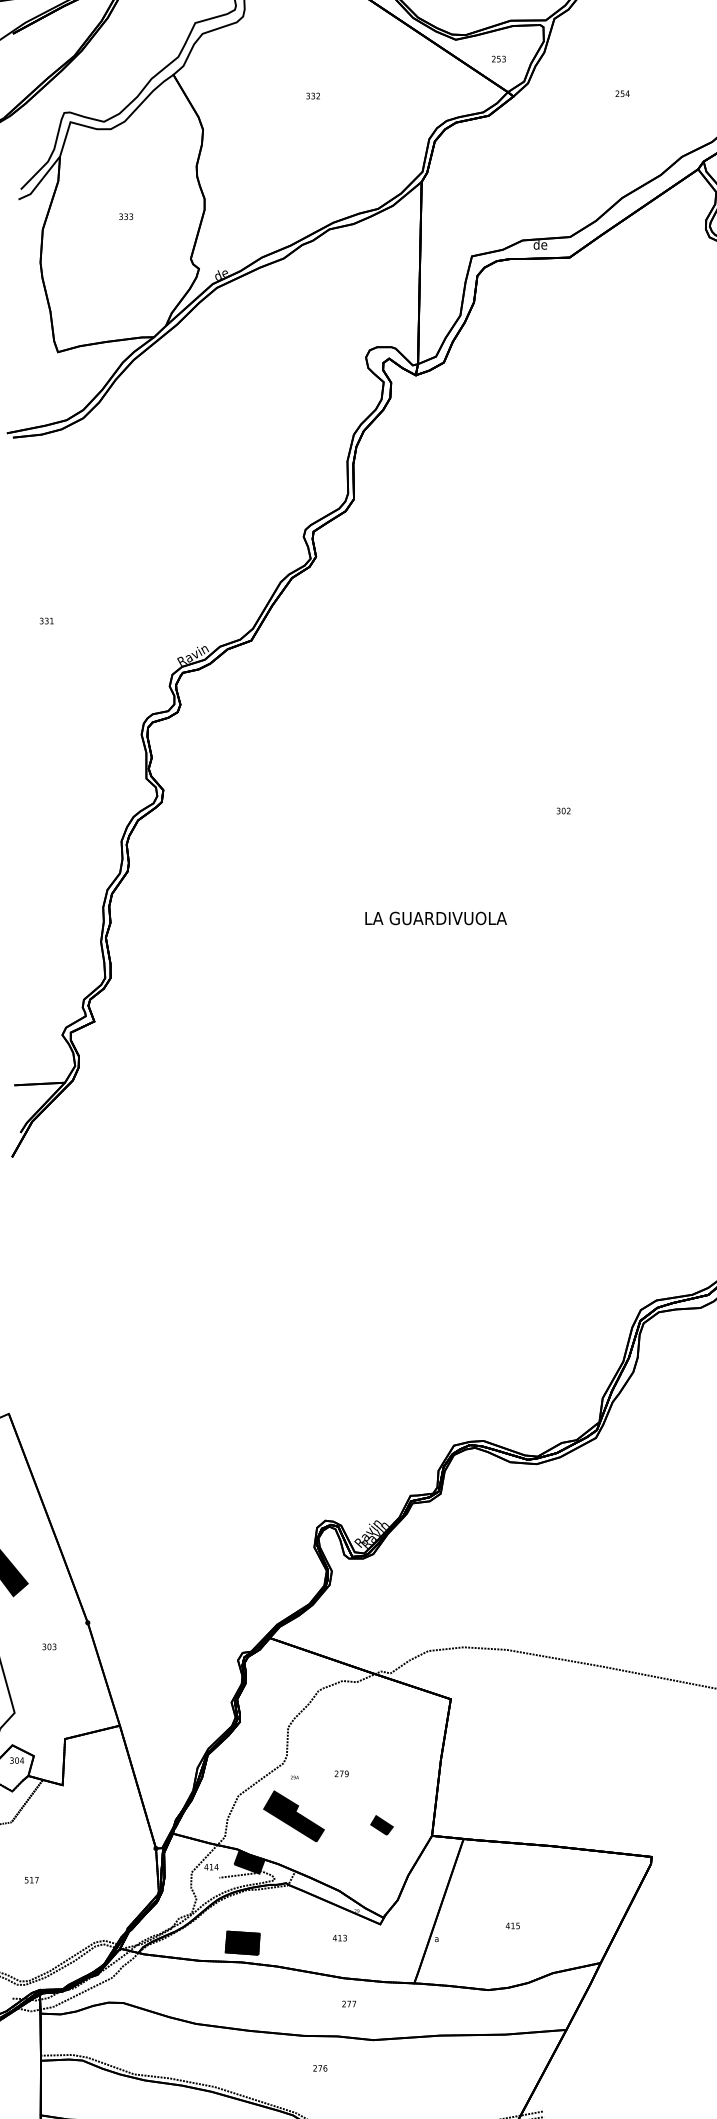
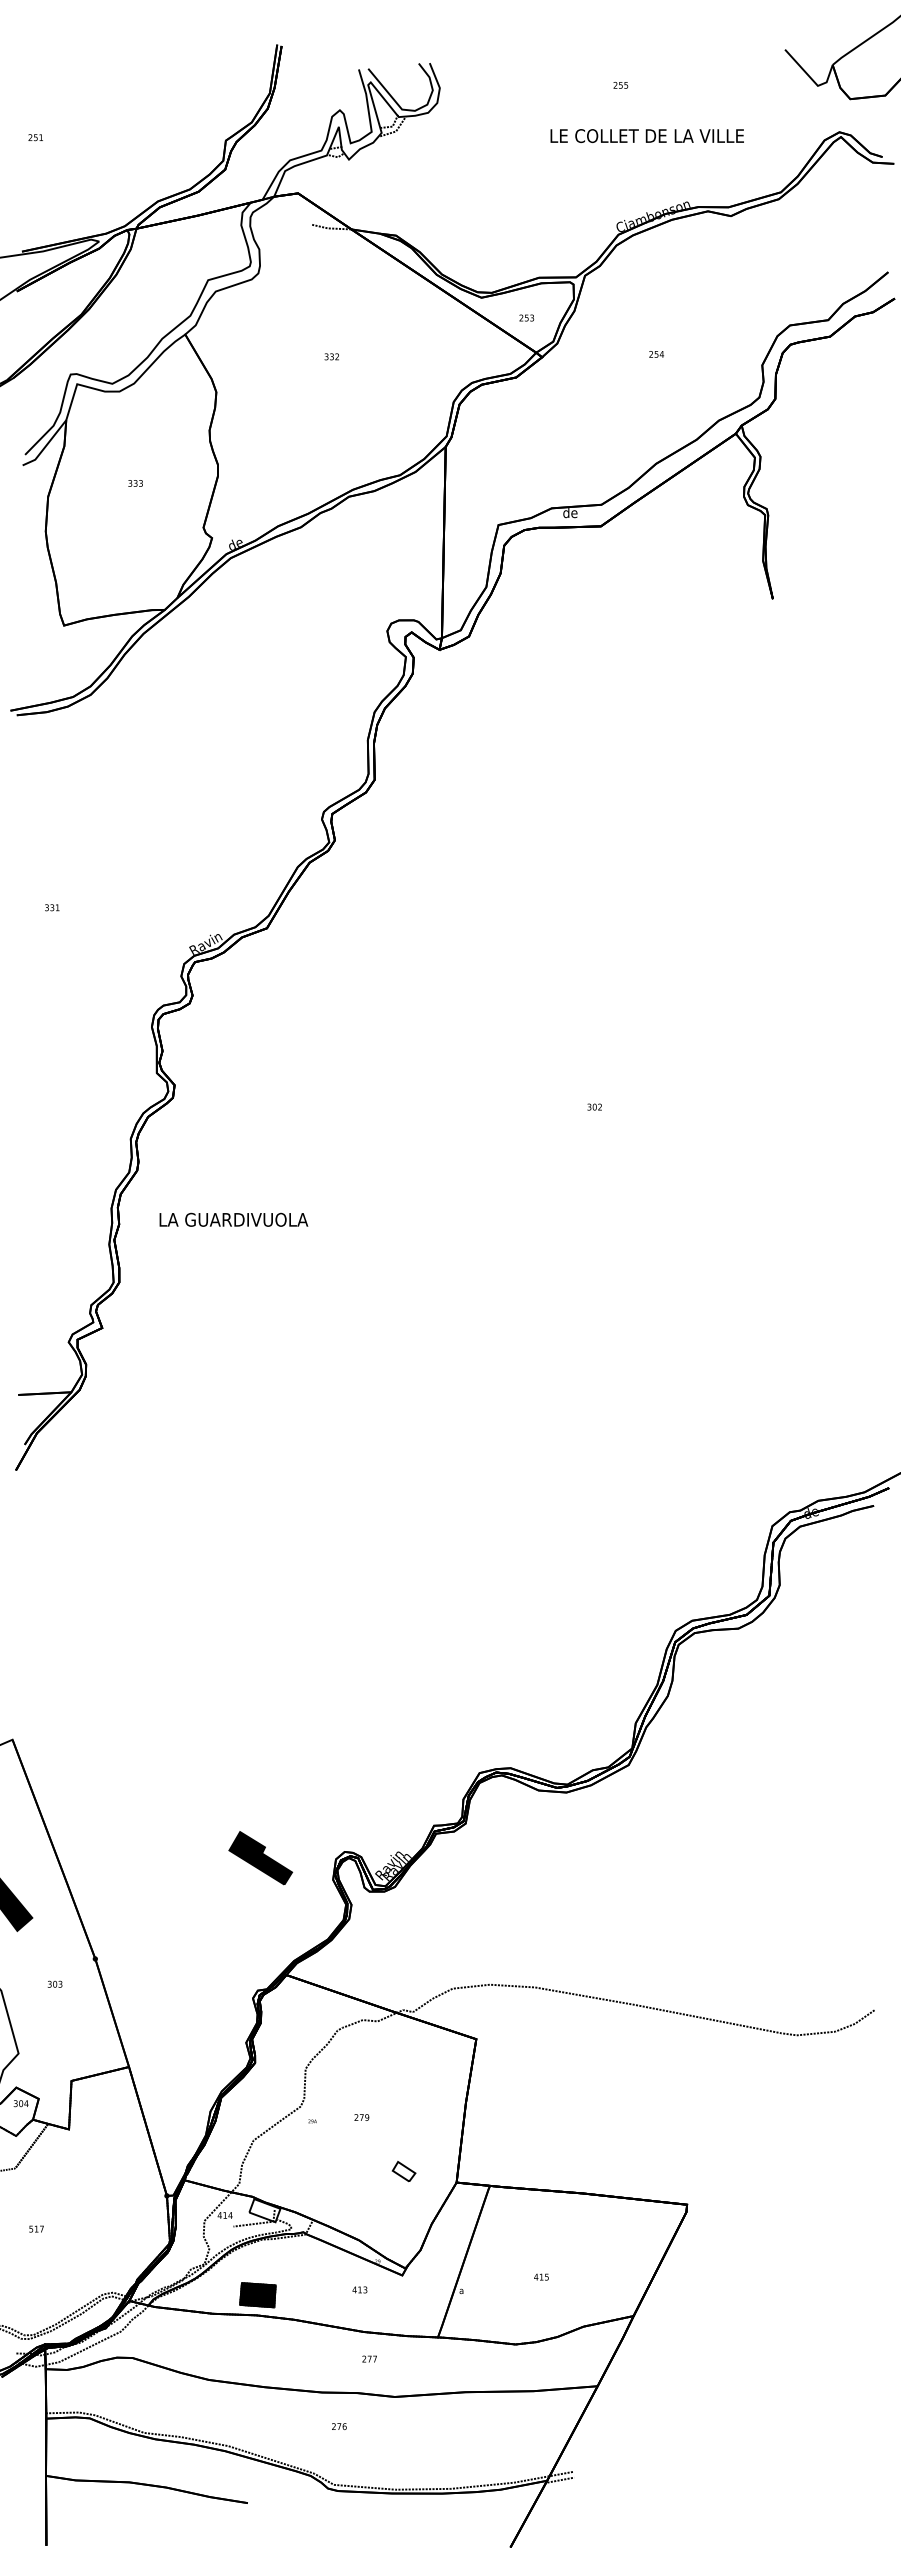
text: (435, 918) -> (233, 1219), moved
part: (293, 1816) -> (260, 1858), moved
fill: (381, 1825) -> (403, 2171), removed
fill: (248, 1862) -> (264, 2210), removed

